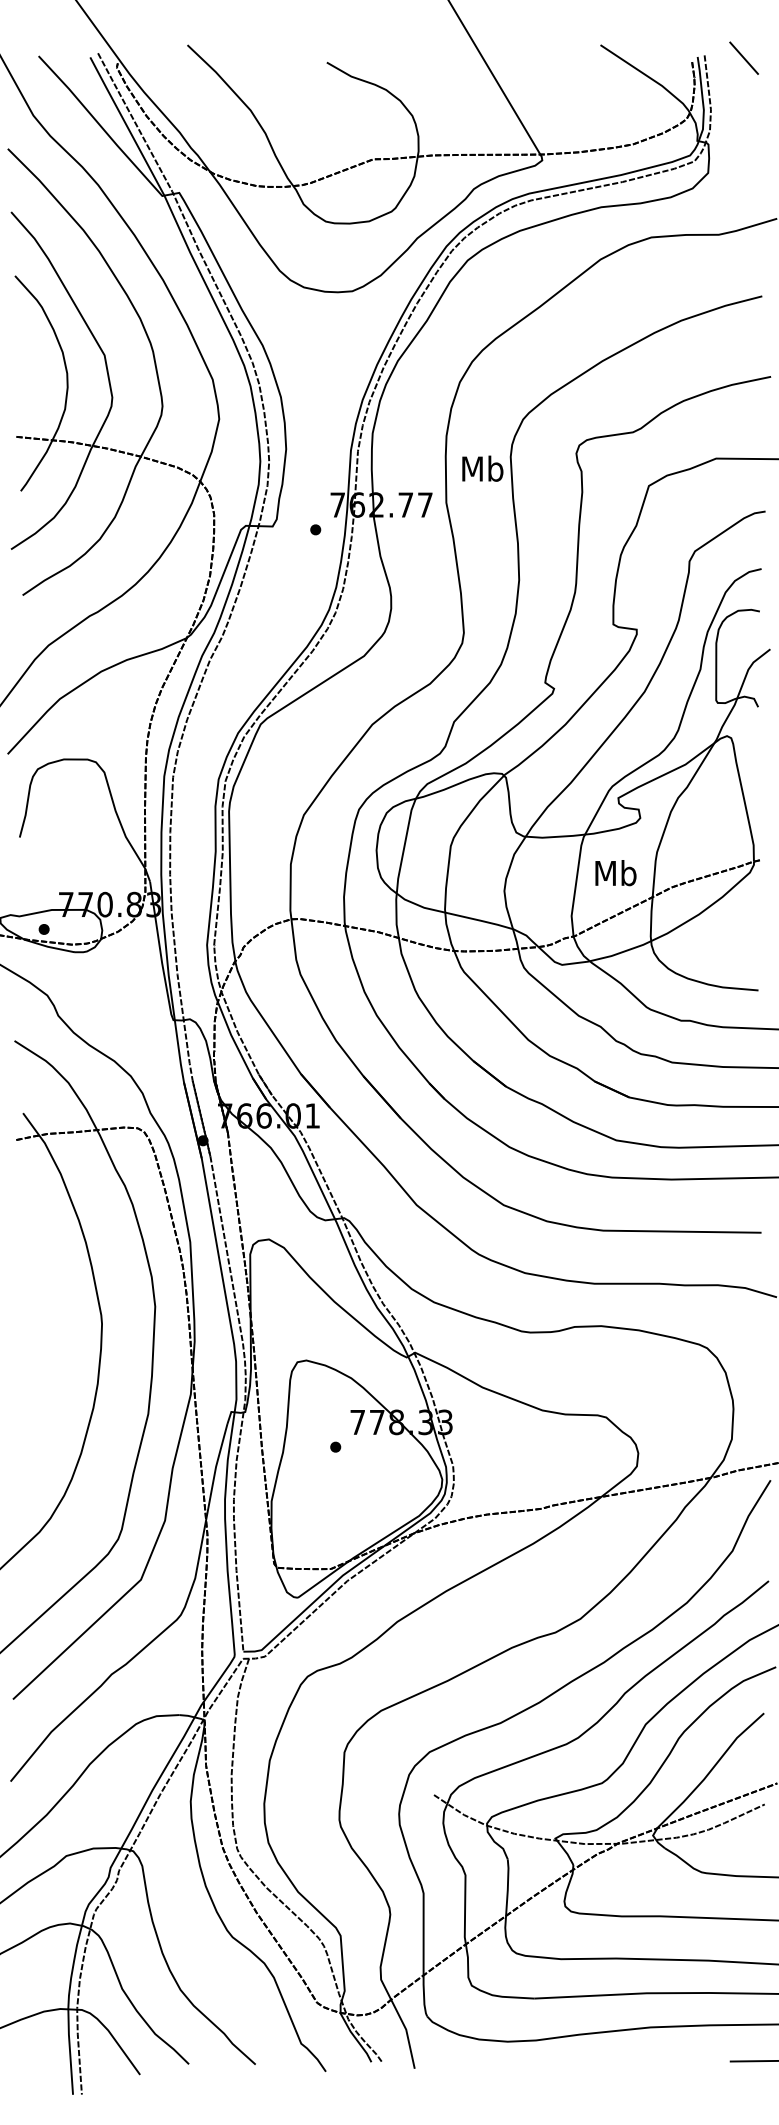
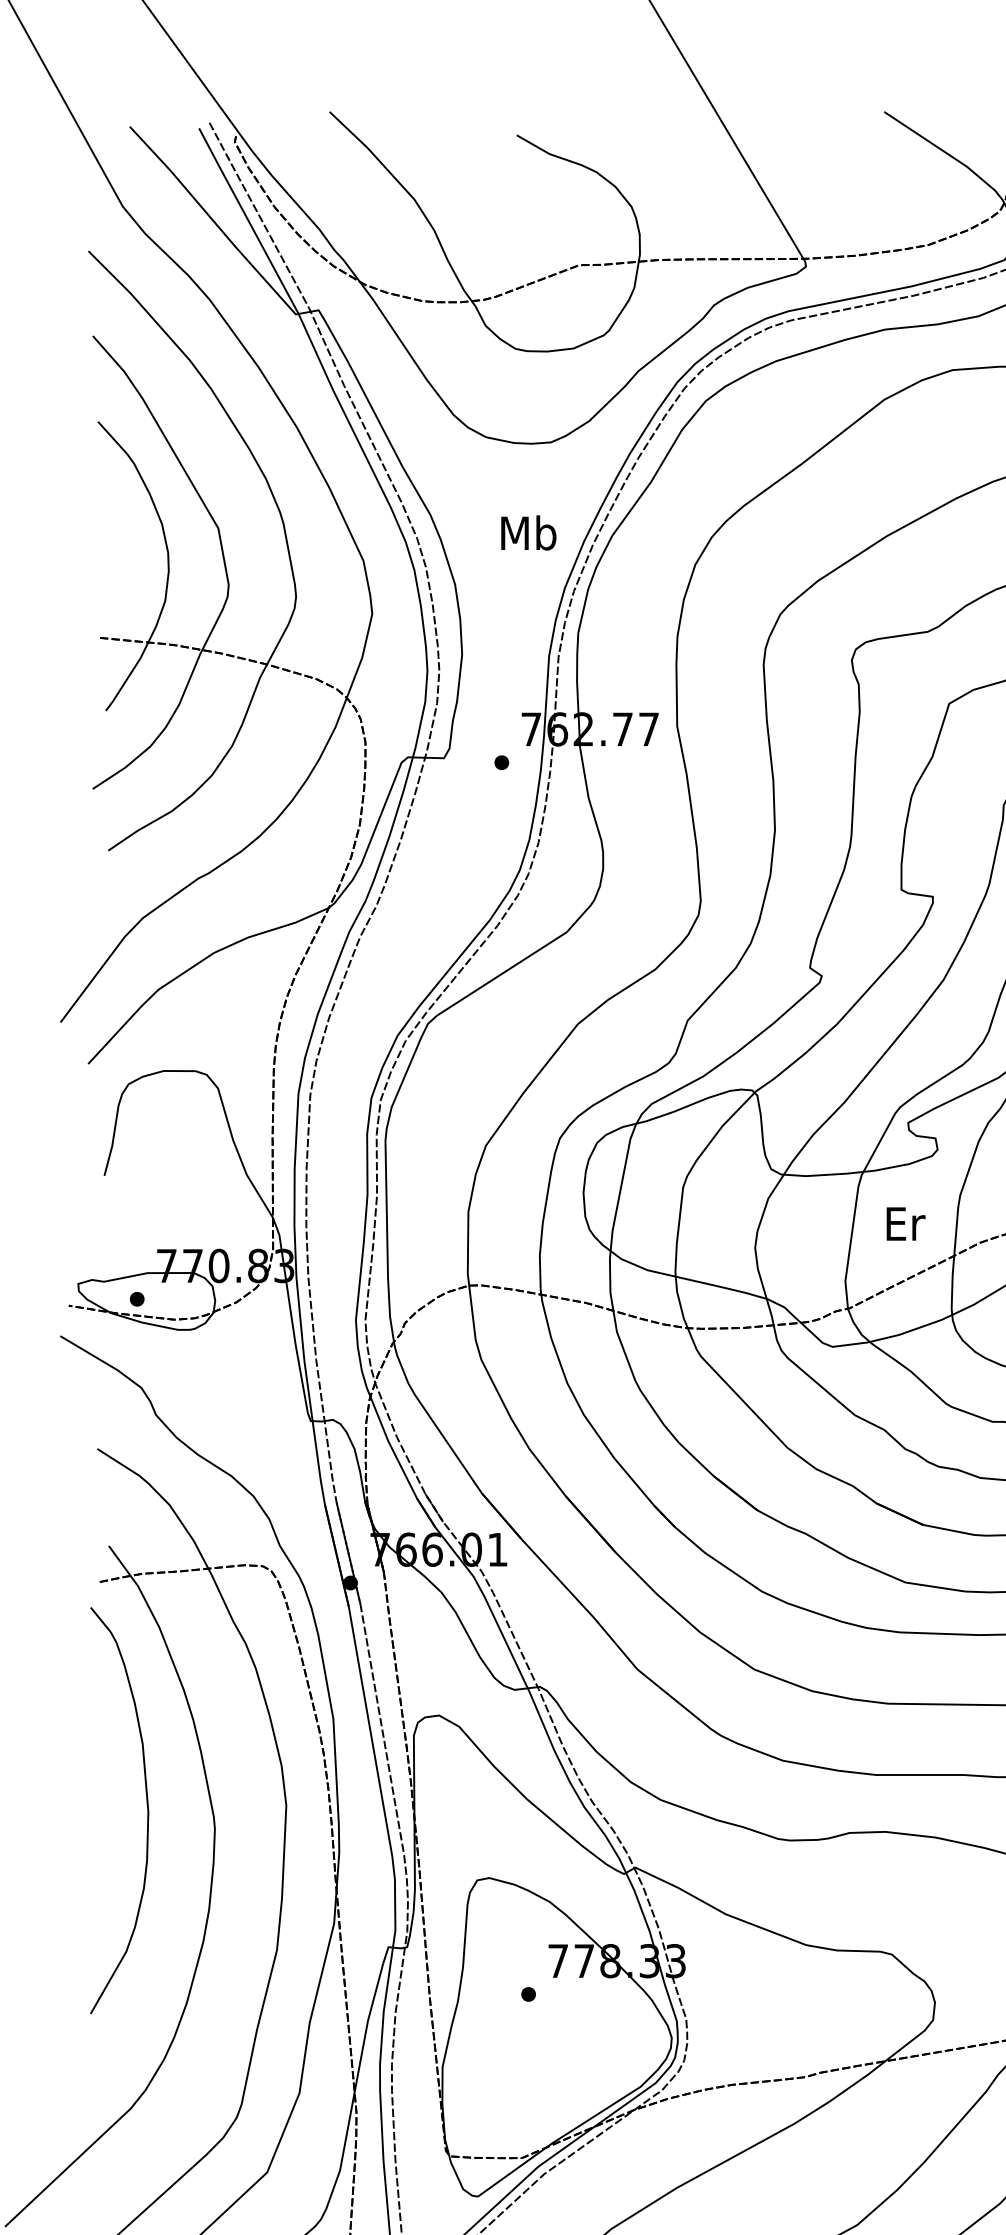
text: (482, 468) -> (528, 532), moved
text: (615, 873) -> (904, 1224), Mb -> Er
curve: (51, 1309) -> (147, 1809), added

